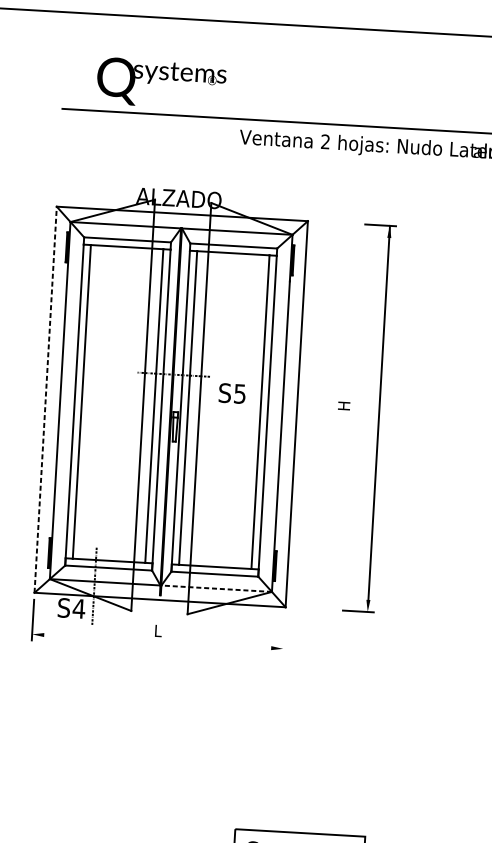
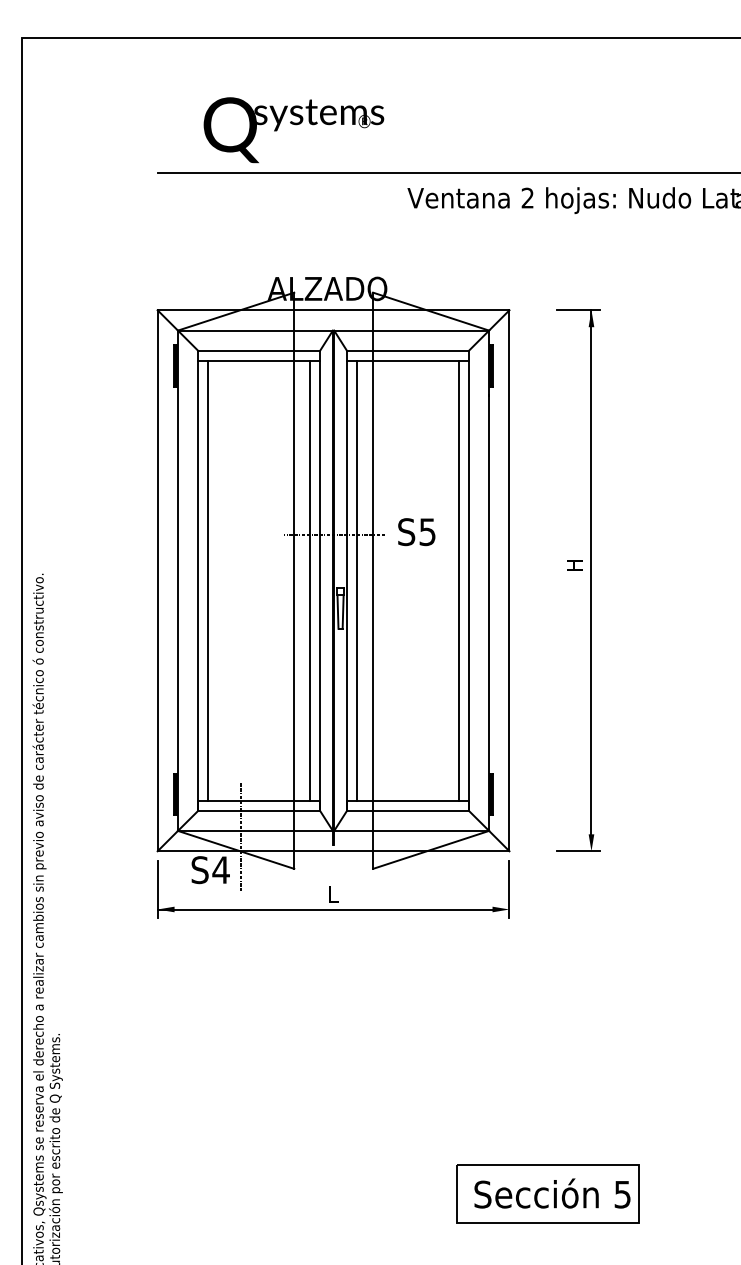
text: (232, 393) -> (416, 532), moved
line: (45, 399) -> (157, 580), dashed -> solid
part: (378, 418) -> (590, 580), moved
line: (216, 588) -> (411, 830), dashed -> solid
line: (284, 634) -> (509, 889), added
line: (151, 641) -> (324, 909), added

